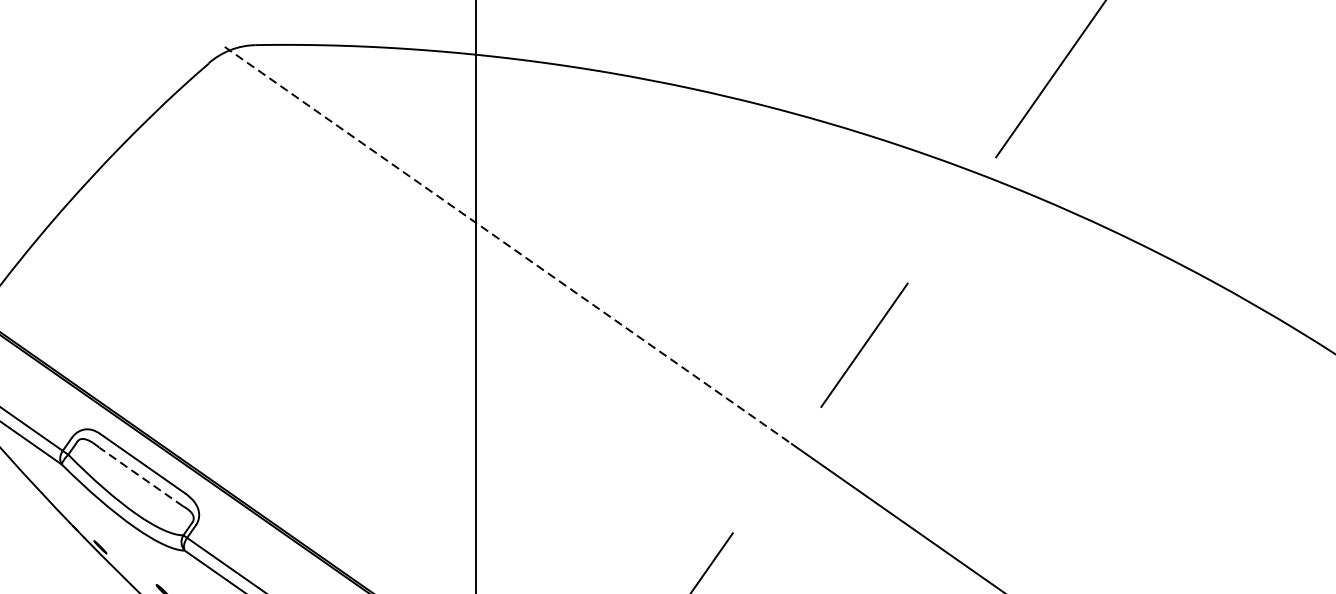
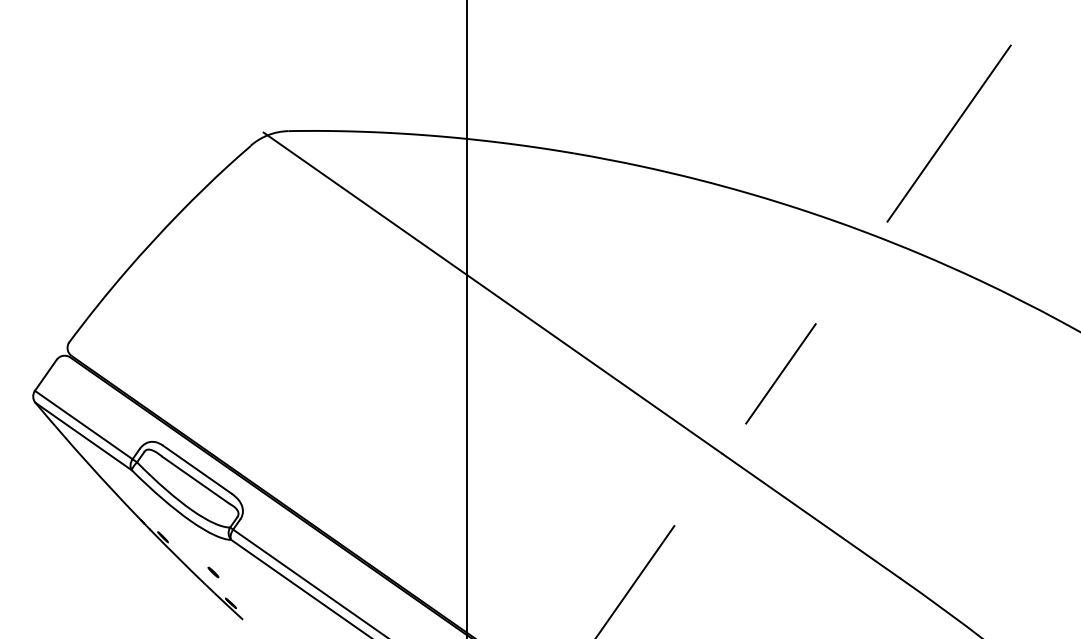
line: (507, 245) -> (492, 293), dashed -> solid
line: (140, 477) -> (195, 480), dashed -> solid

